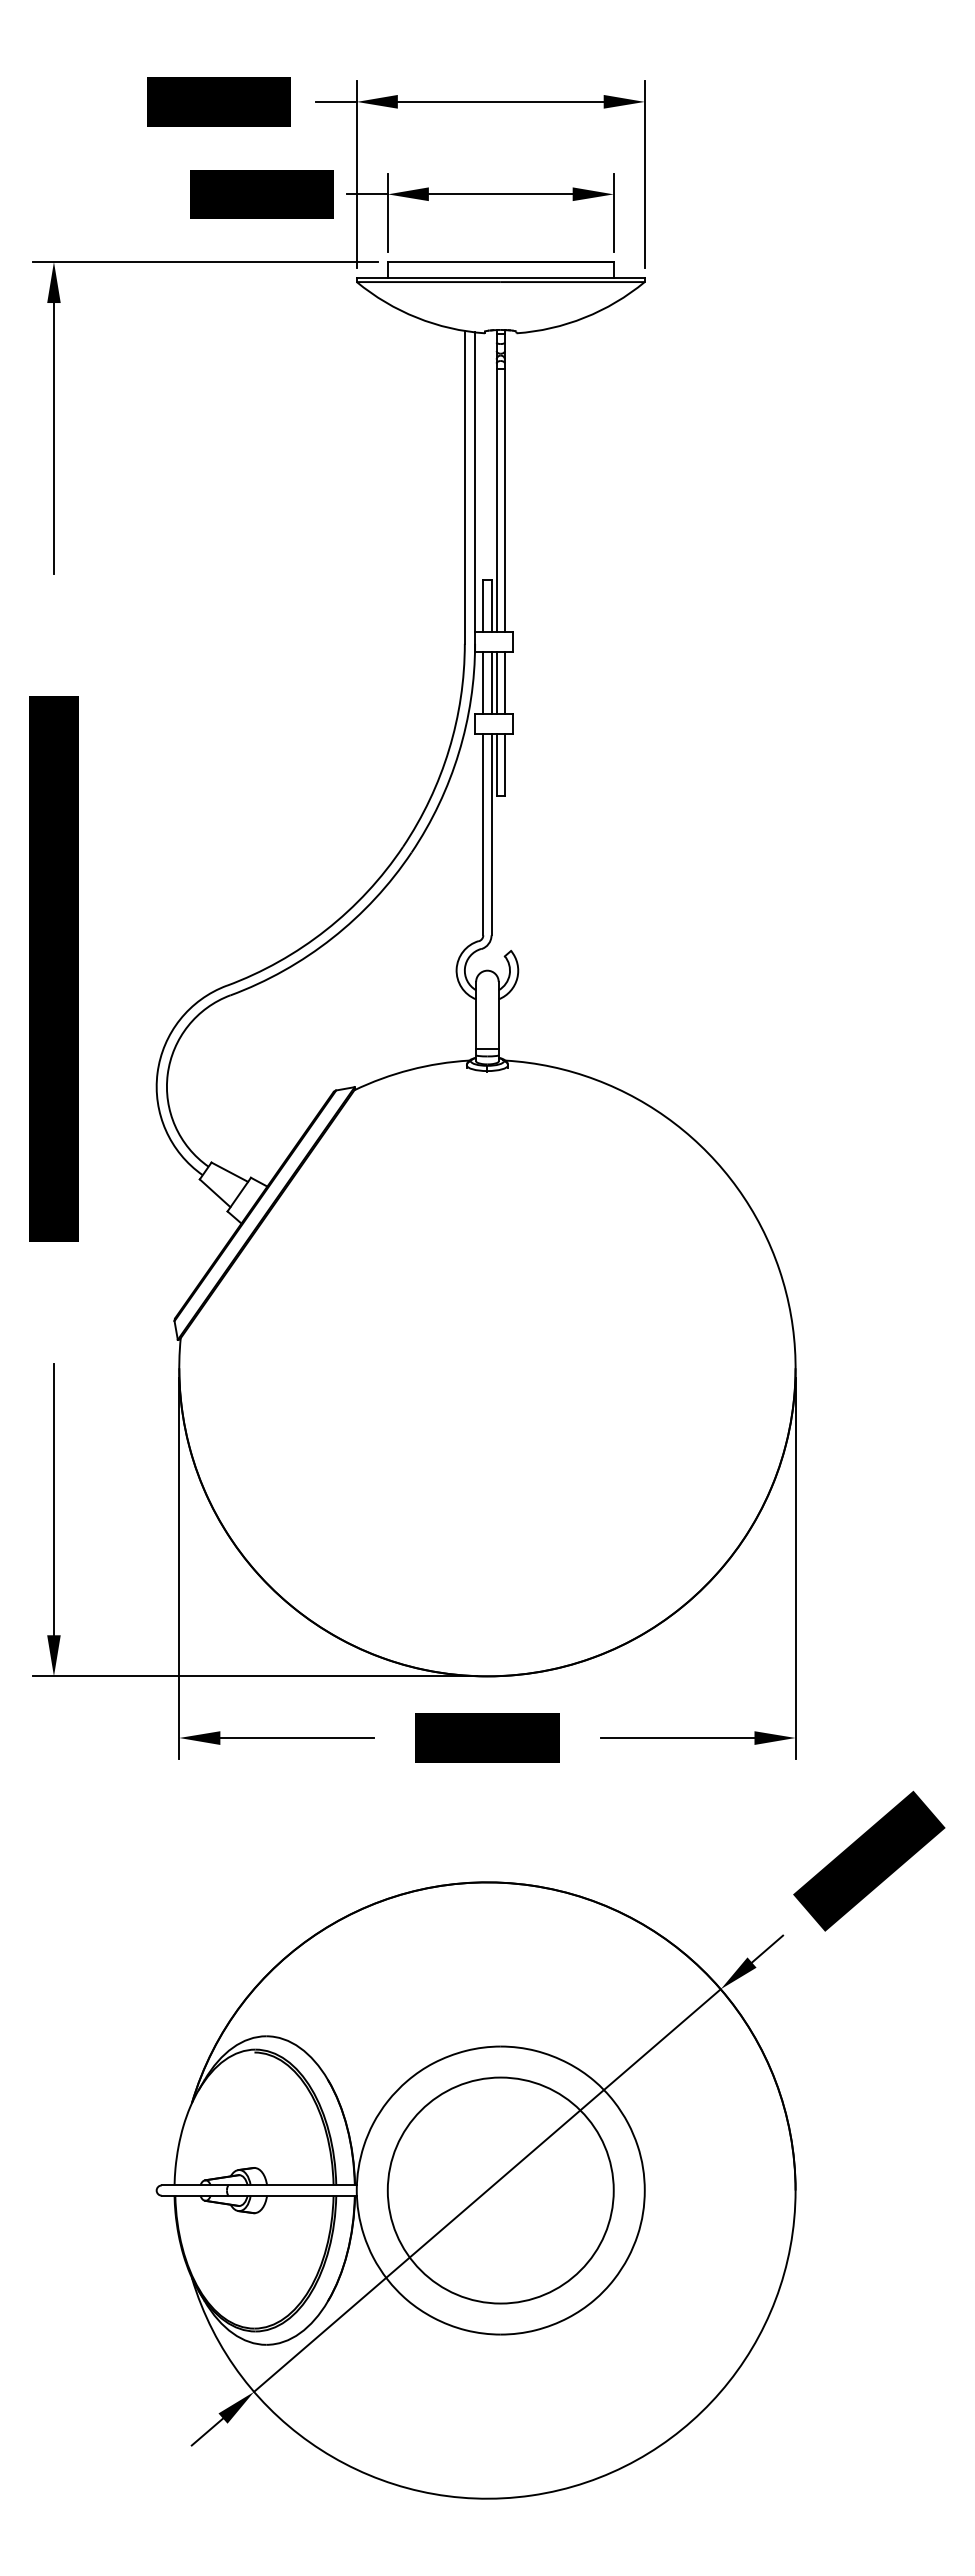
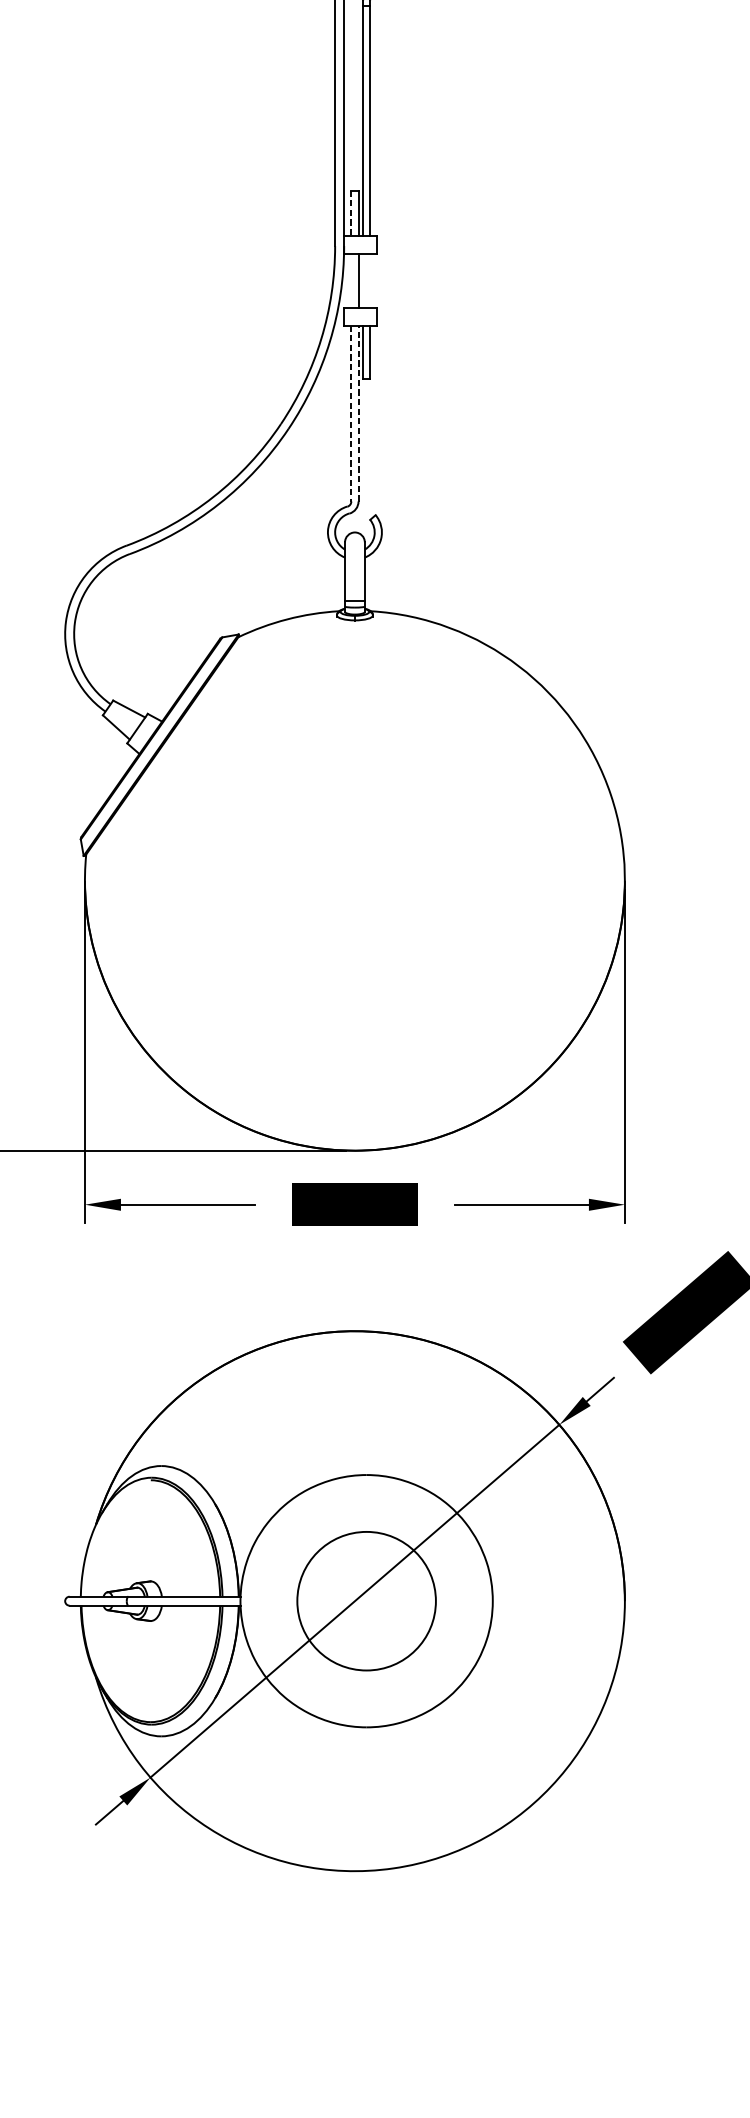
line: (483, 606) -> (351, 213), solid -> dashed
line: (483, 682) -> (351, 279), removed
line: (496, 682) -> (362, 279), removed
line: (504, 682) -> (369, 279), removed
line: (491, 834) -> (358, 413), solid -> dashed
line: (483, 835) -> (351, 414), solid -> dashed
circle: (500, 2190) -> (366, 1601), size x0.7

